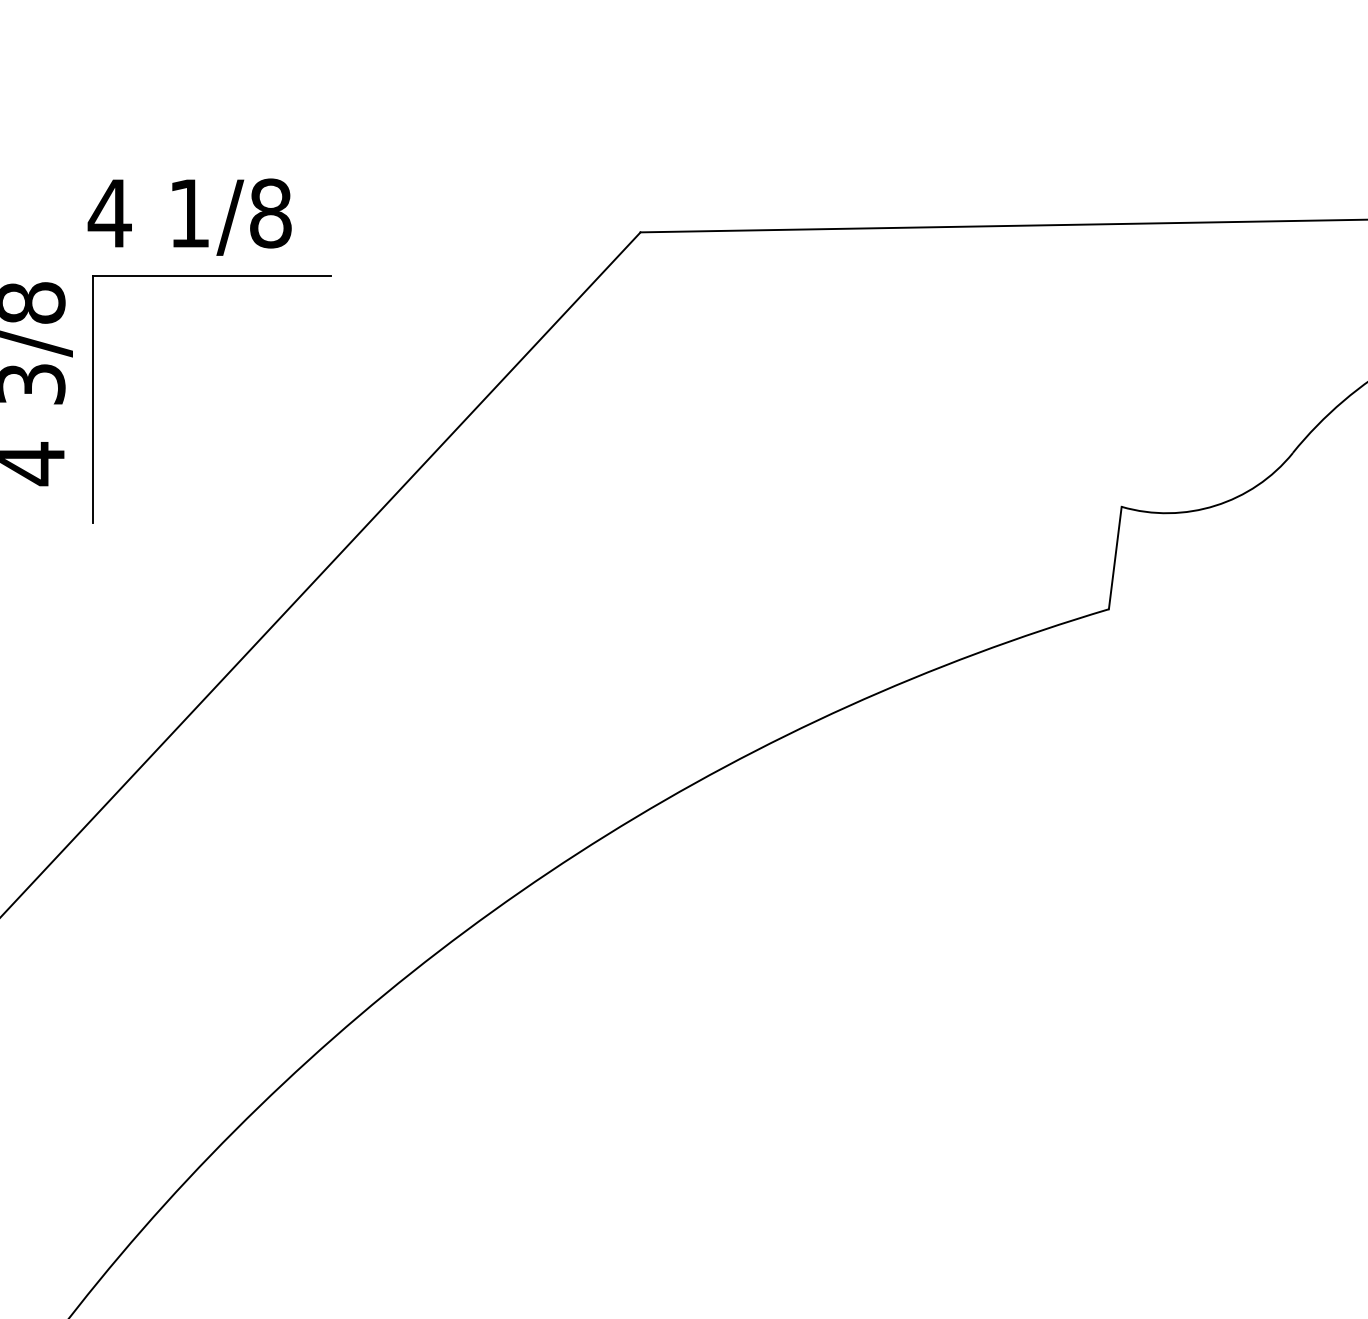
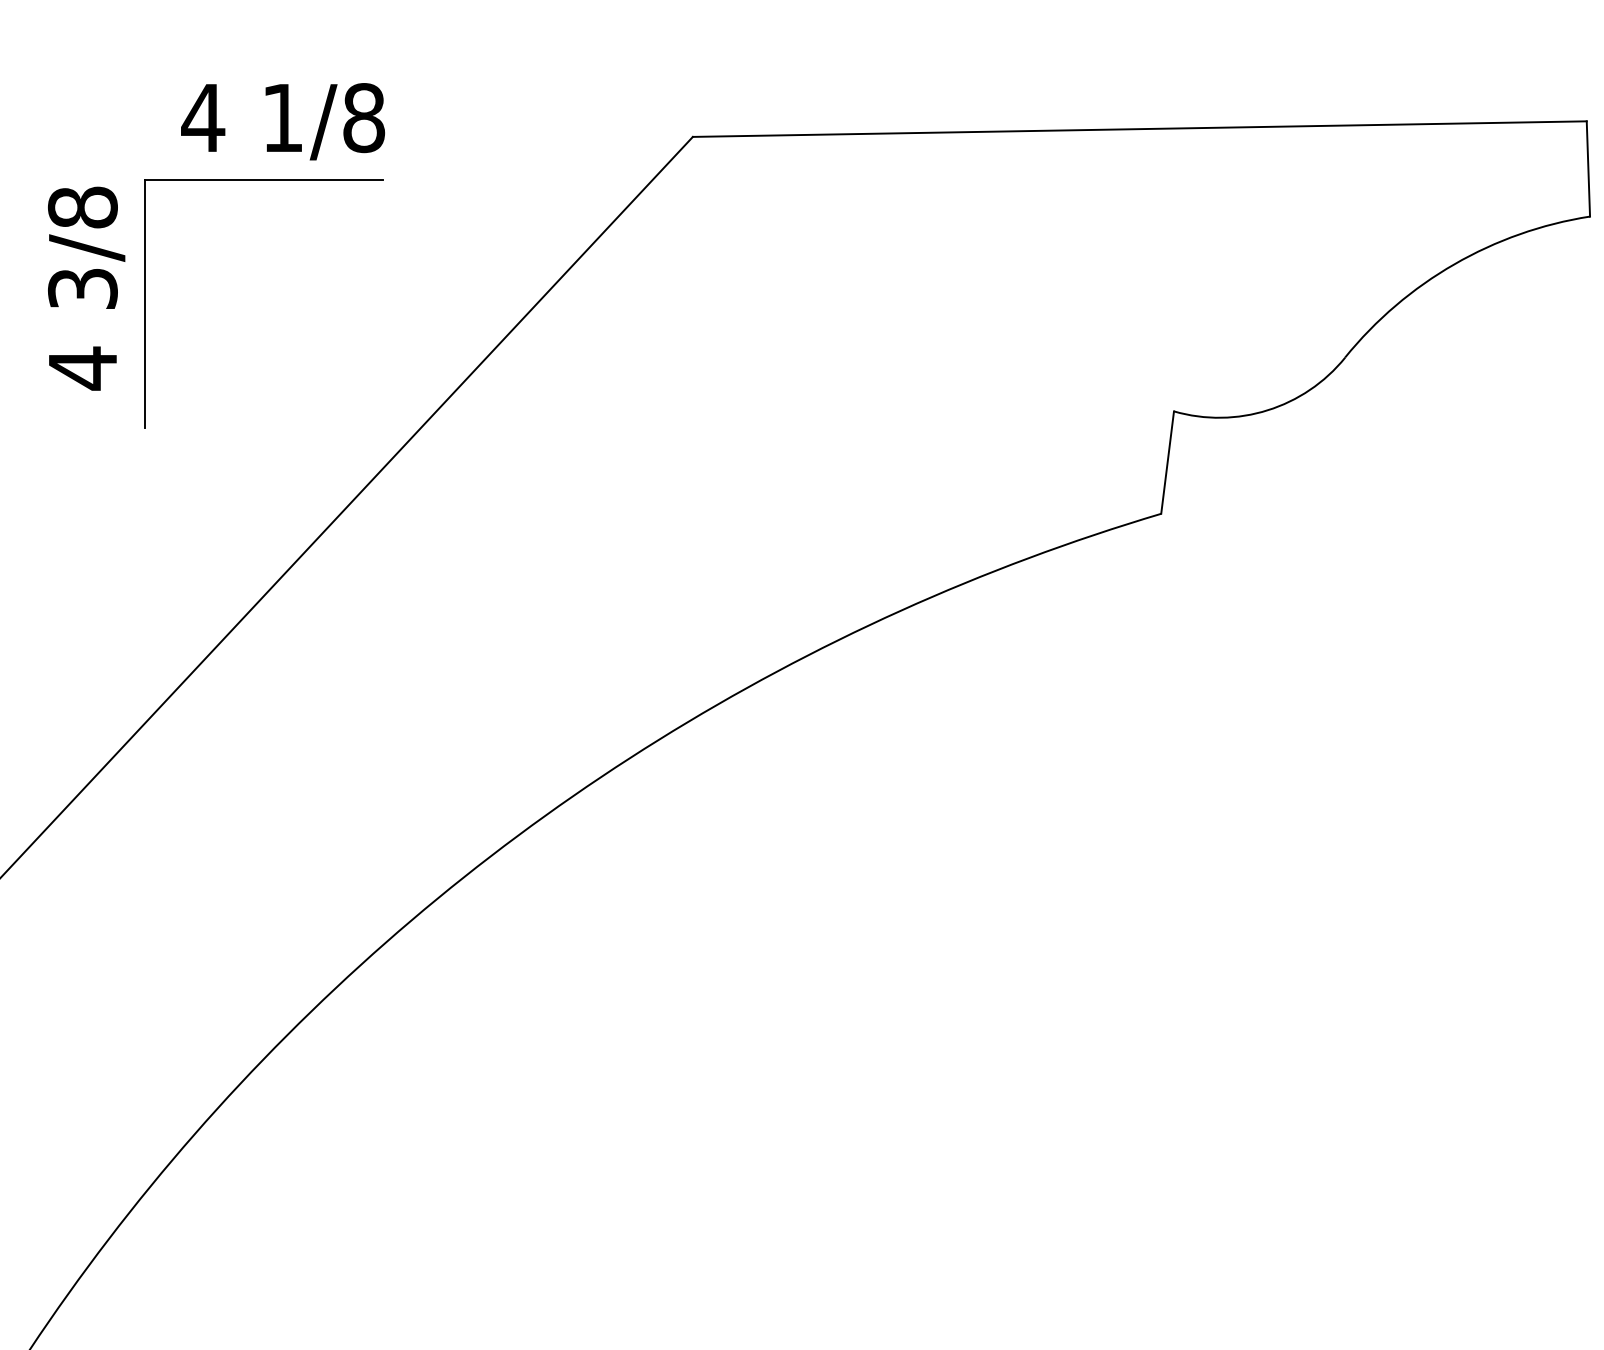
text: (189, 216) -> (282, 121), moved

